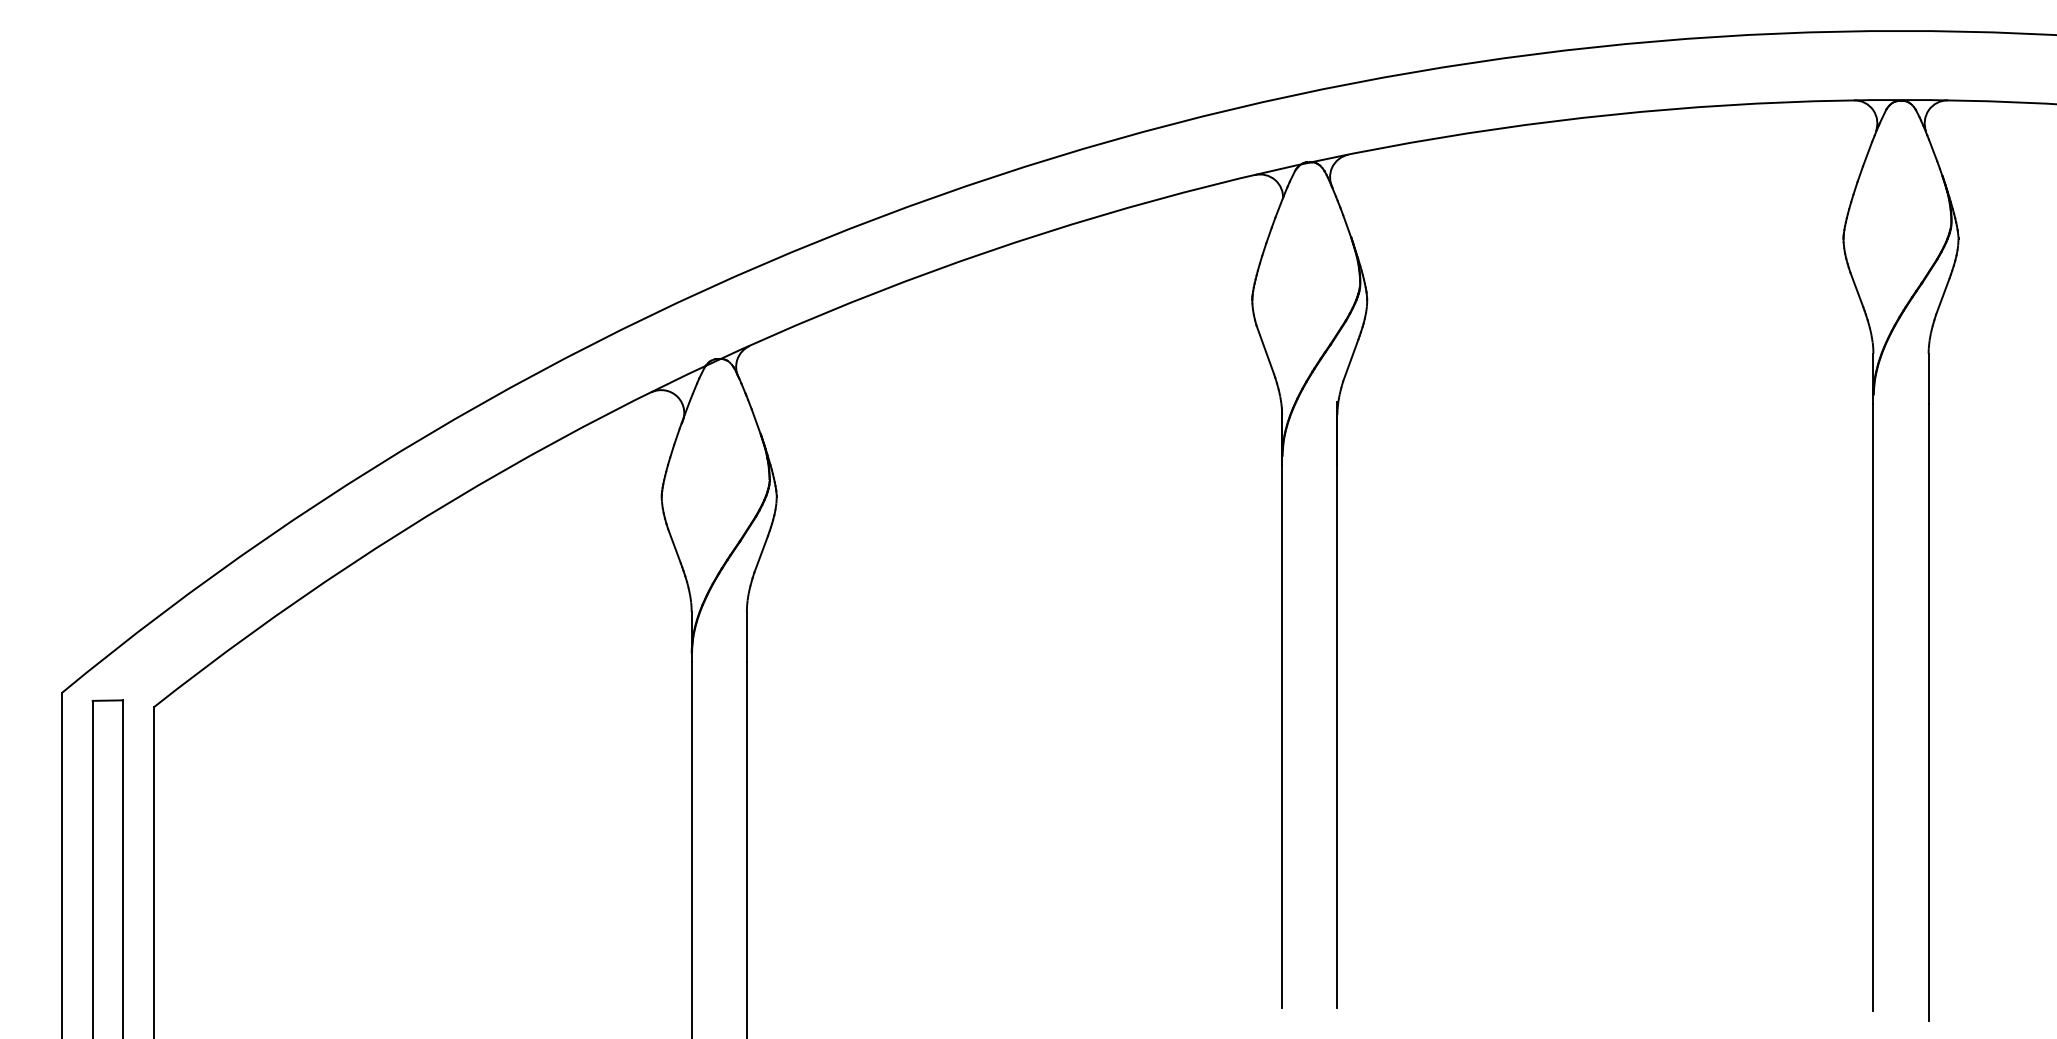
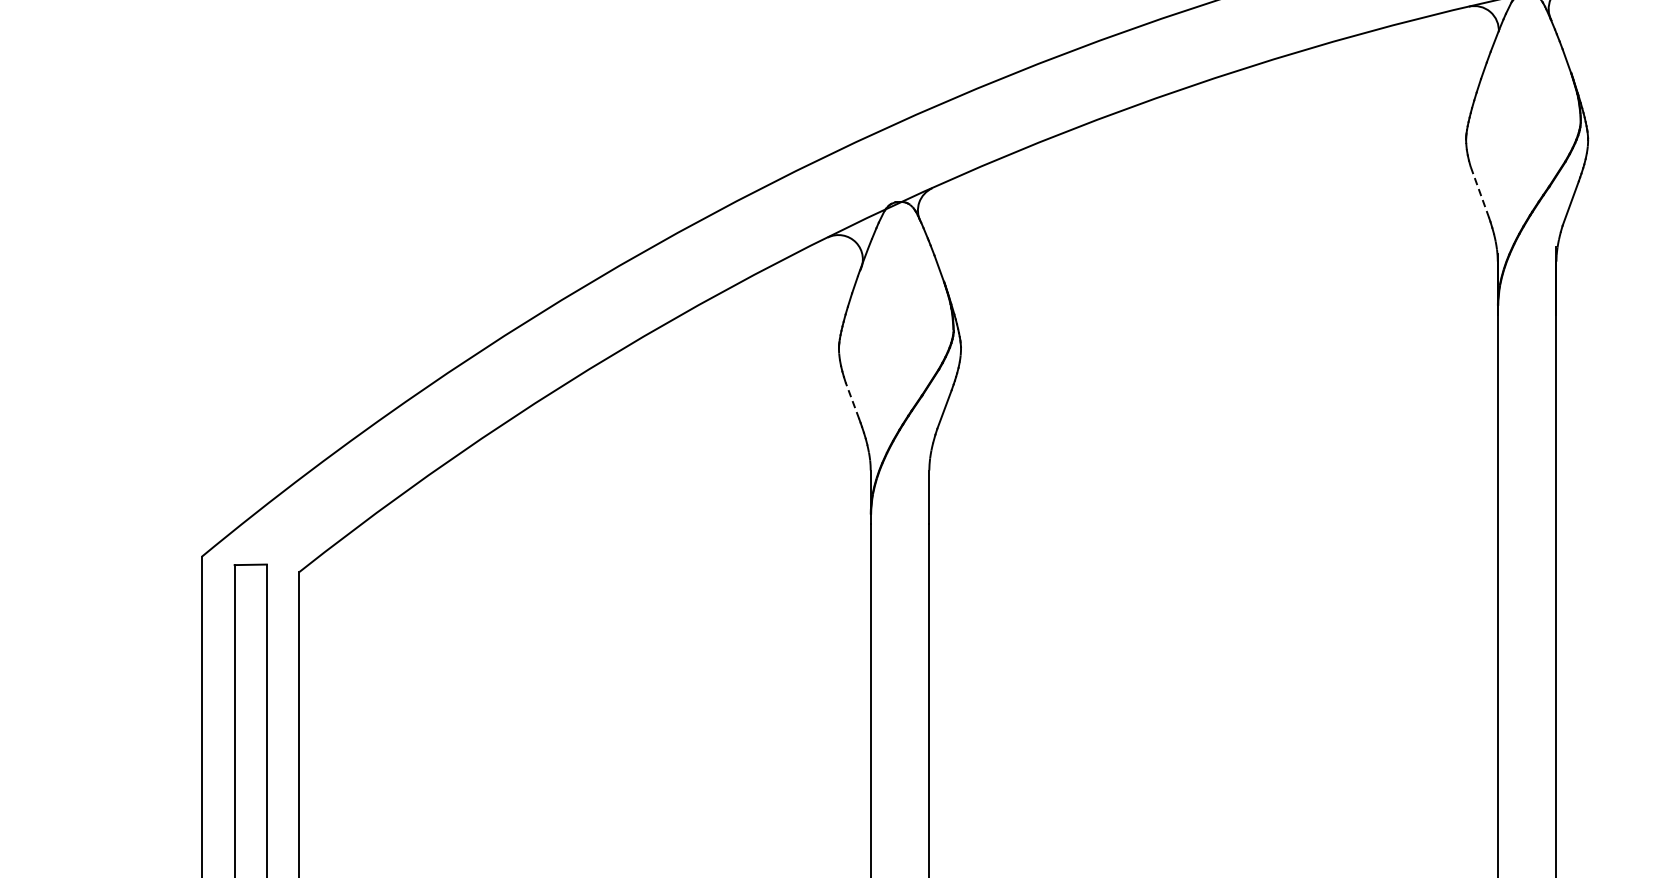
line: (1265, 349) -> (1480, 191), solid -> dashed
line: (674, 545) -> (852, 400), solid -> dashed

